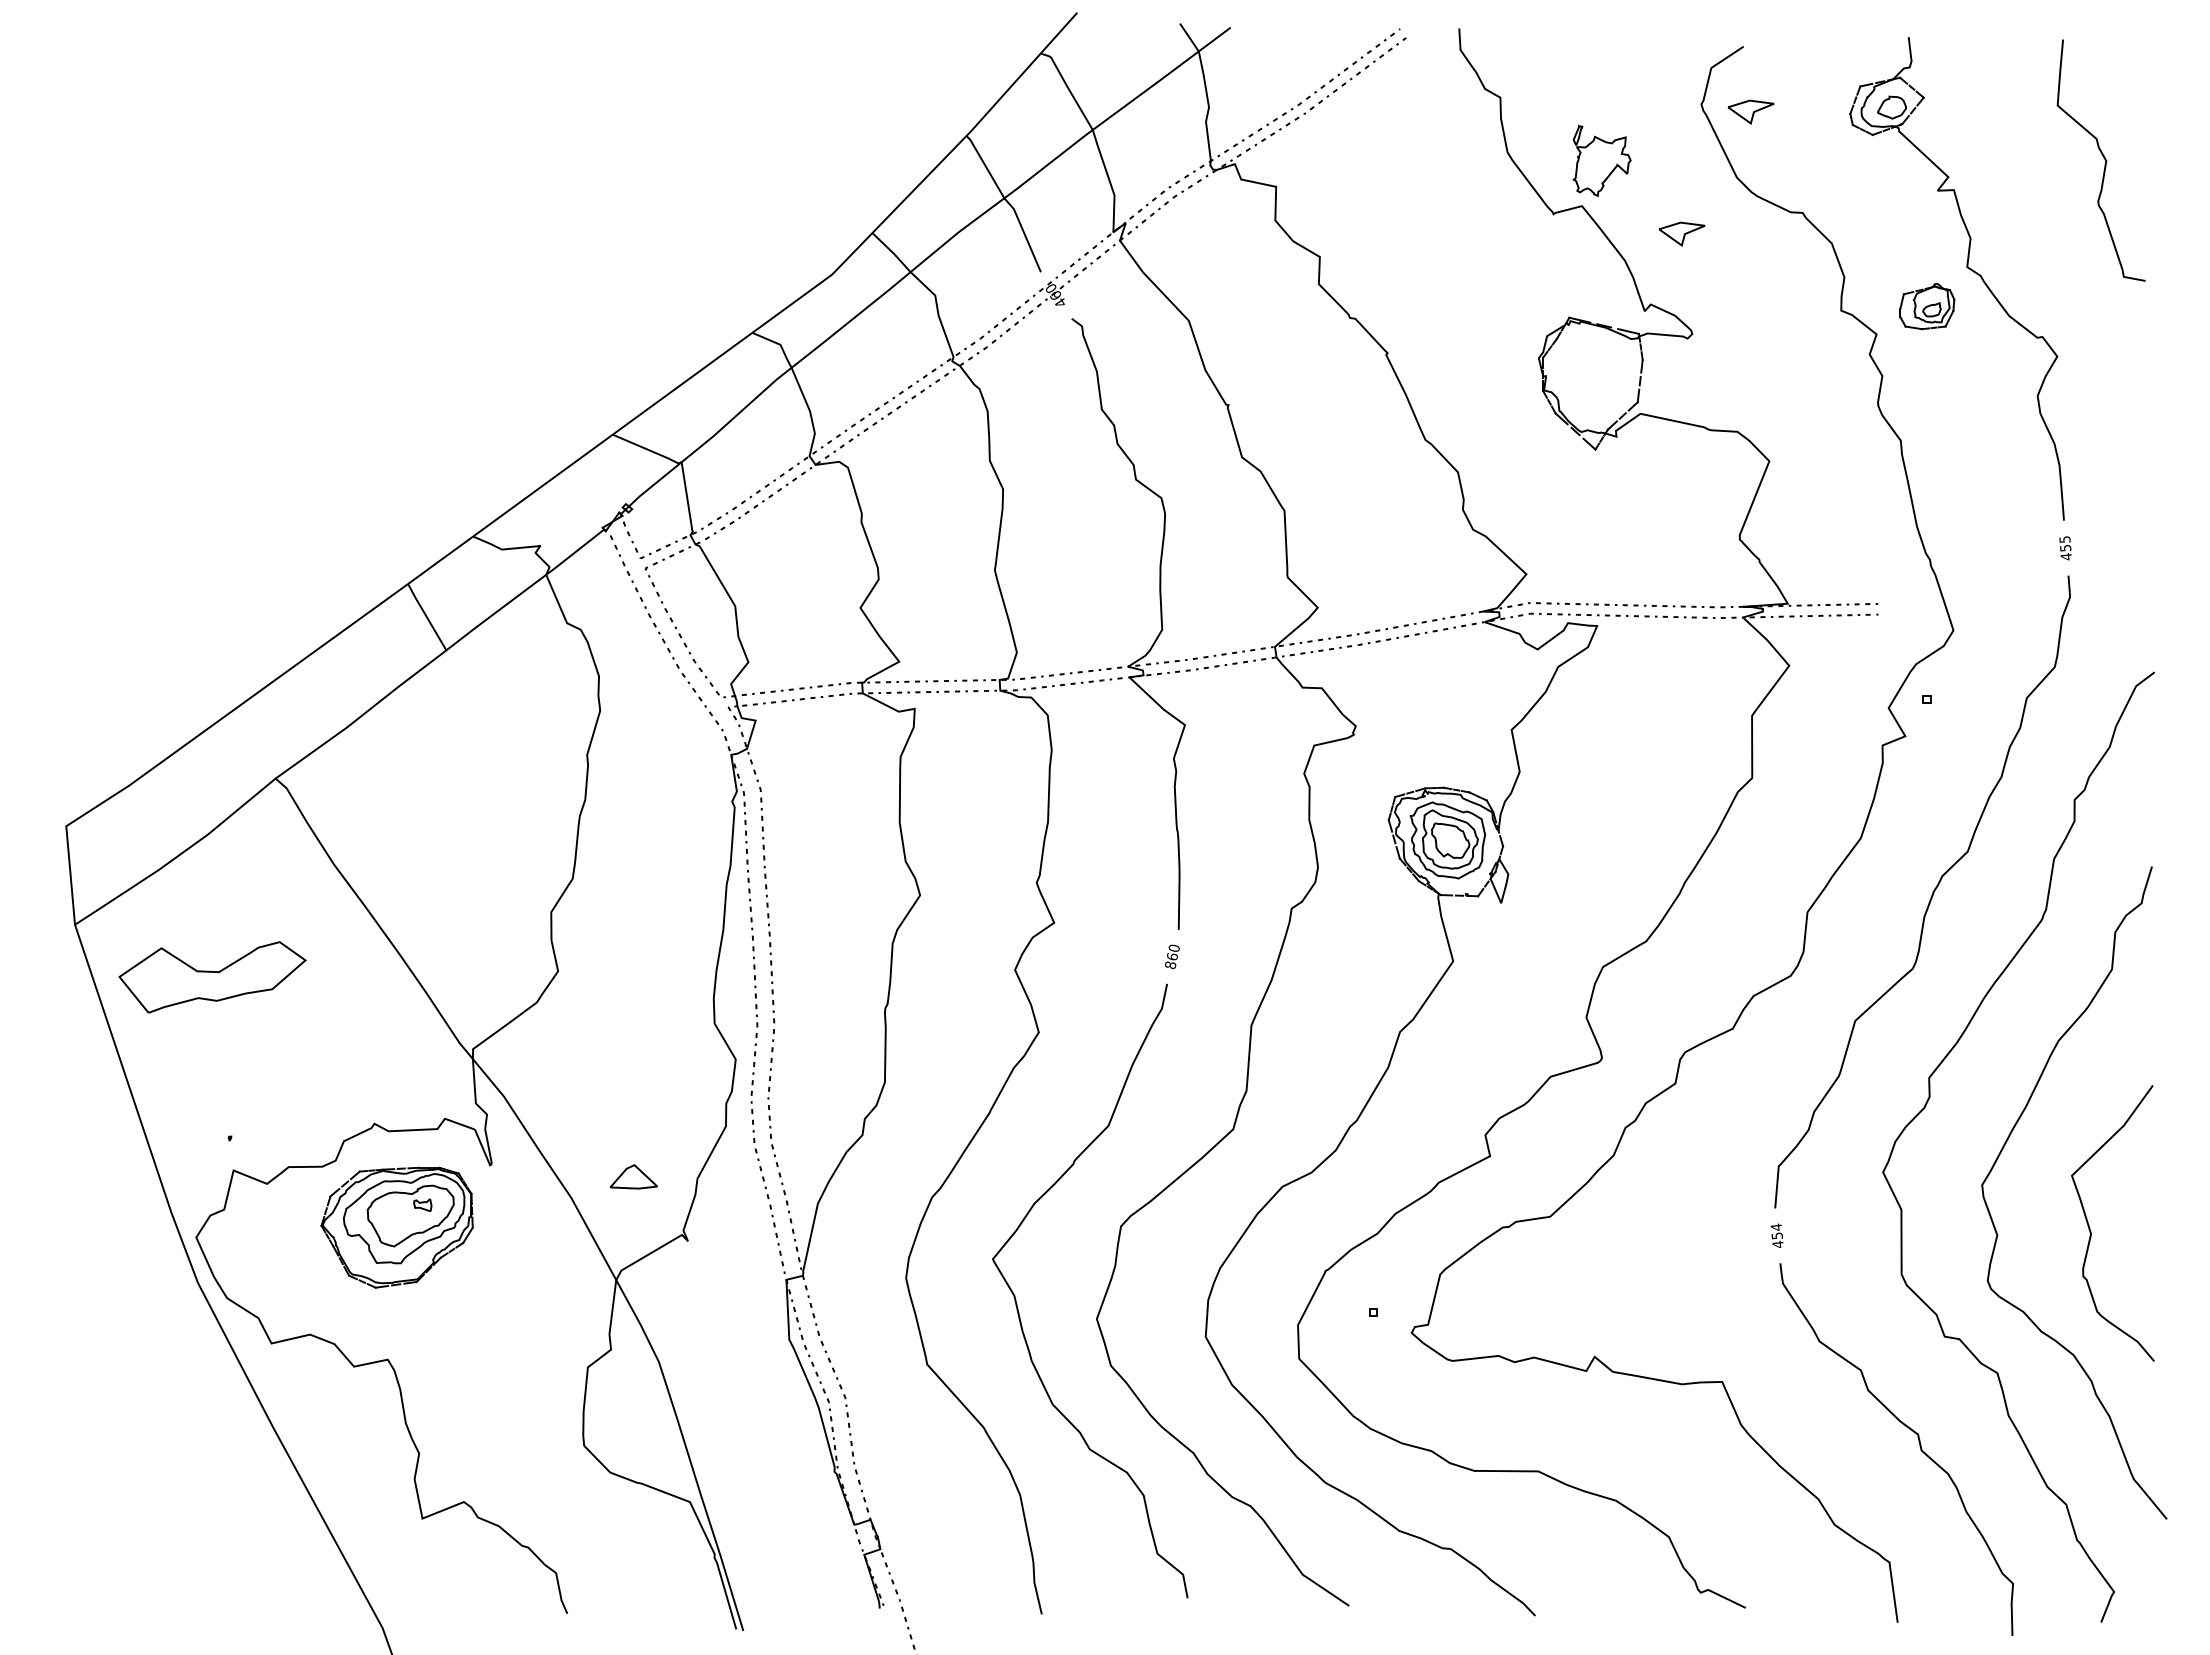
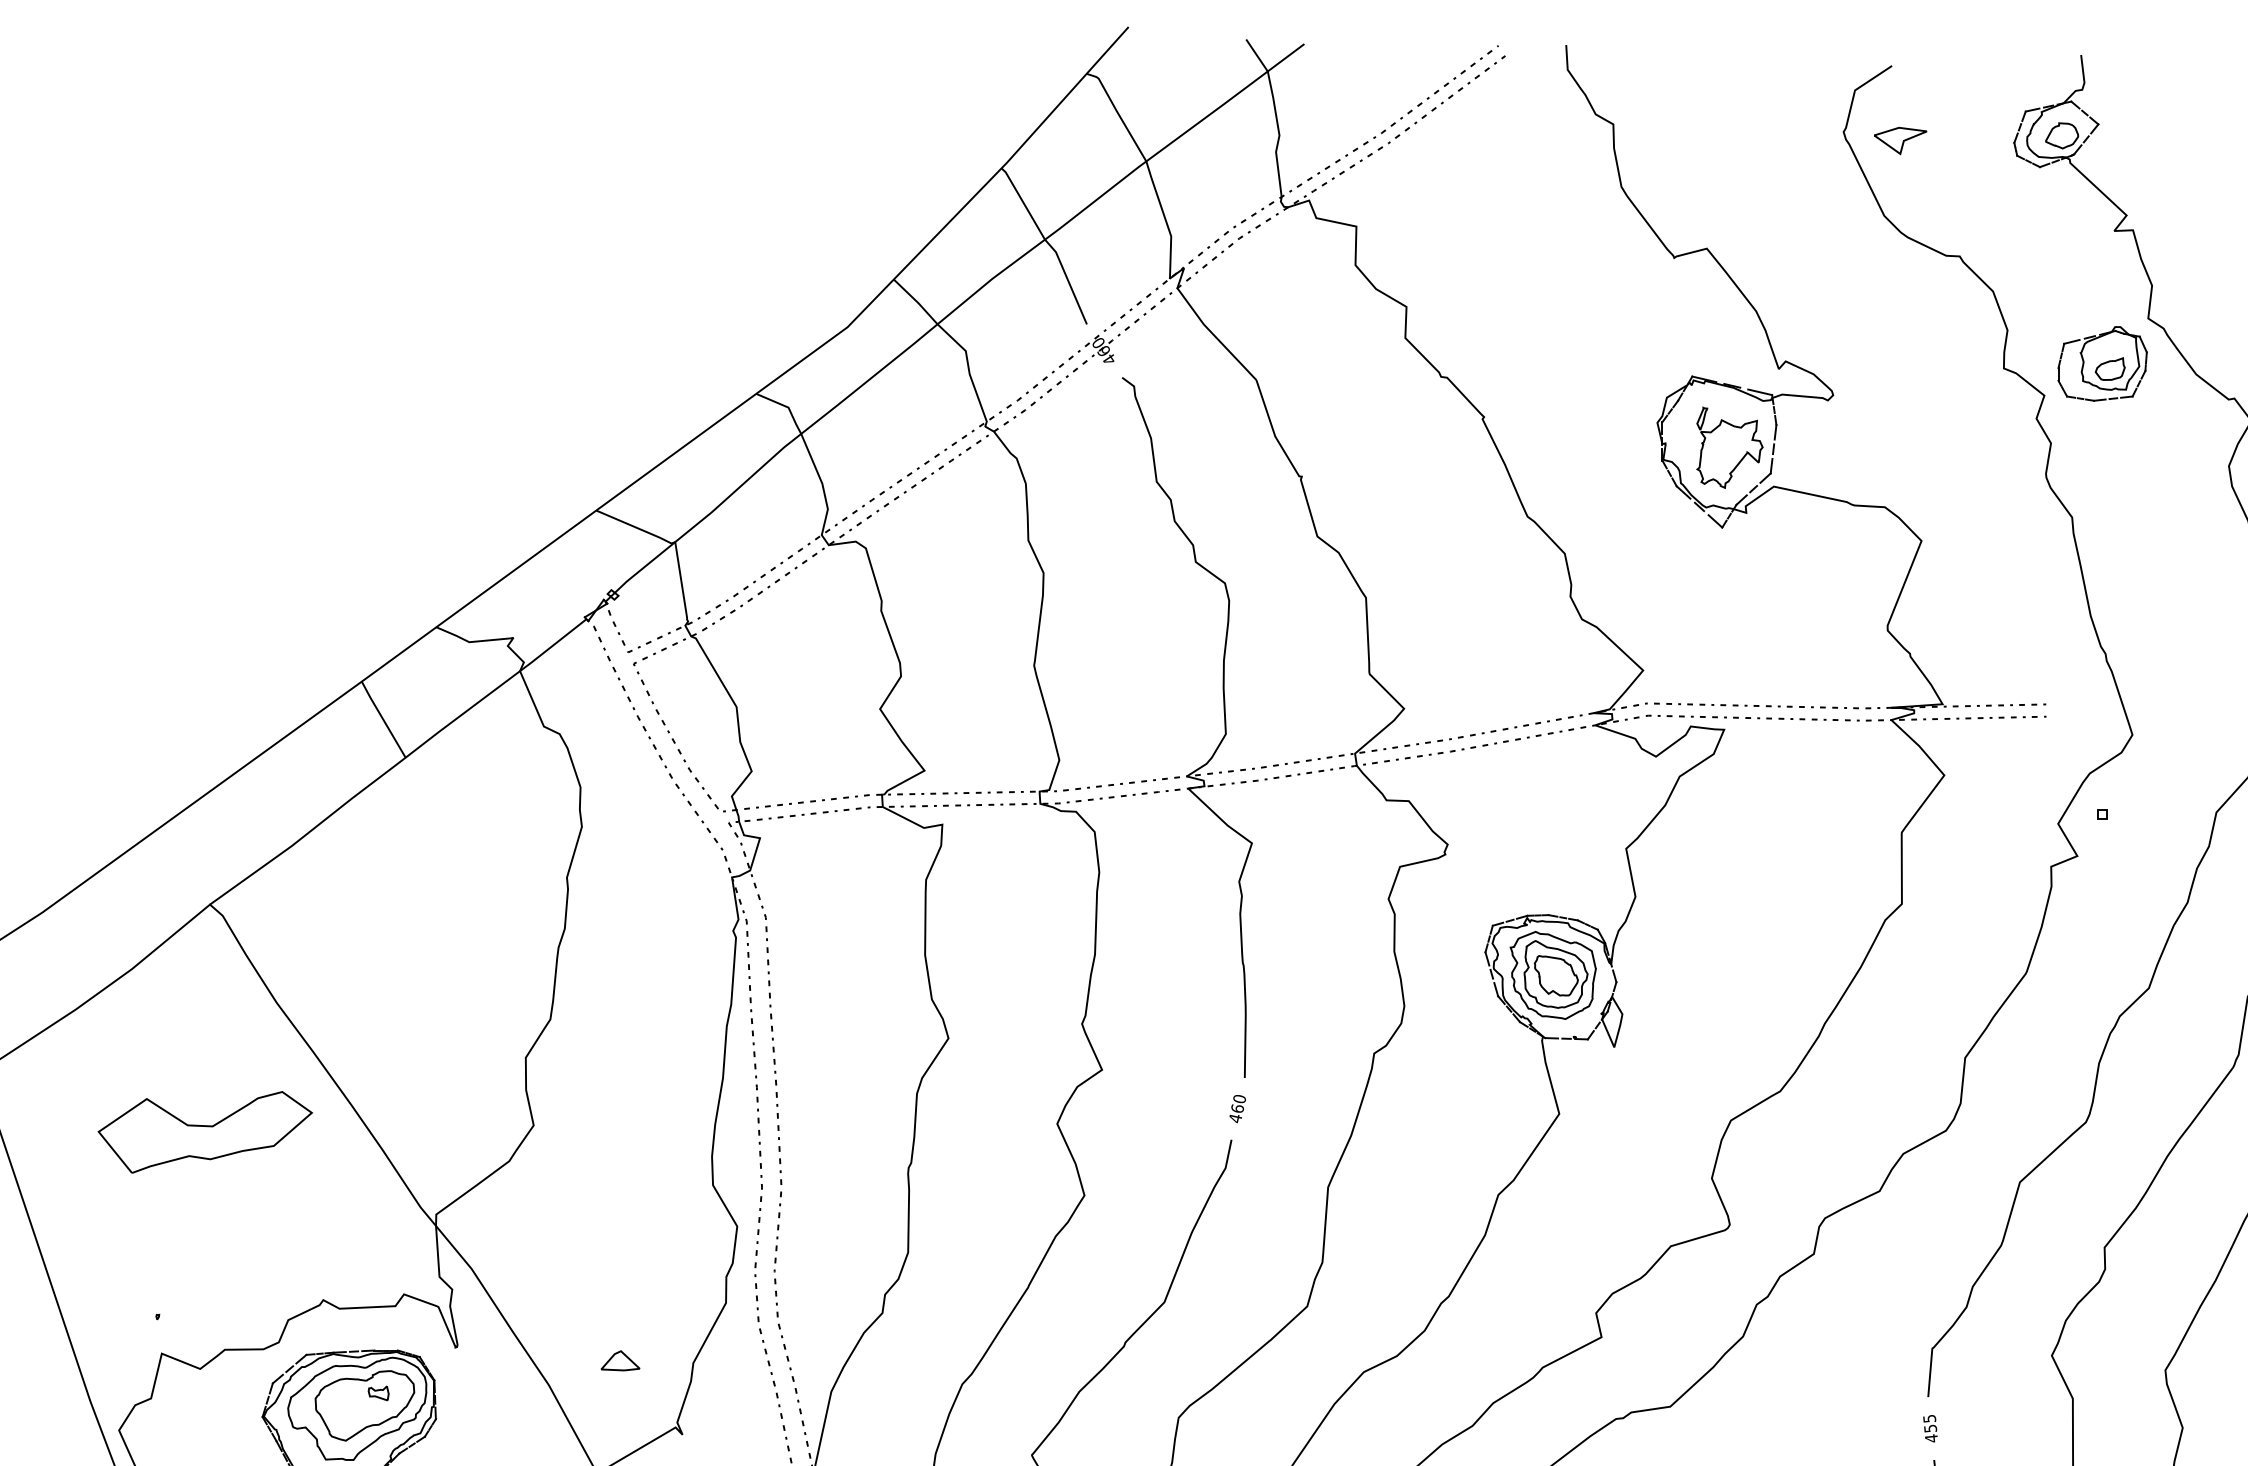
part: (1601, 160) -> (1729, 447), moved
part: (1682, 233) -> (1822, 280), removed
part: (1926, 306) -> (2101, 363), size x1.43
text: (1170, 965) -> (1235, 1118), 860 -> 460
part: (212, 977) -> (205, 1132), moved
part: (633, 1176) -> (620, 1360), size x0.71
text: (1776, 1226) -> (1929, 1417), 454 -> 455

